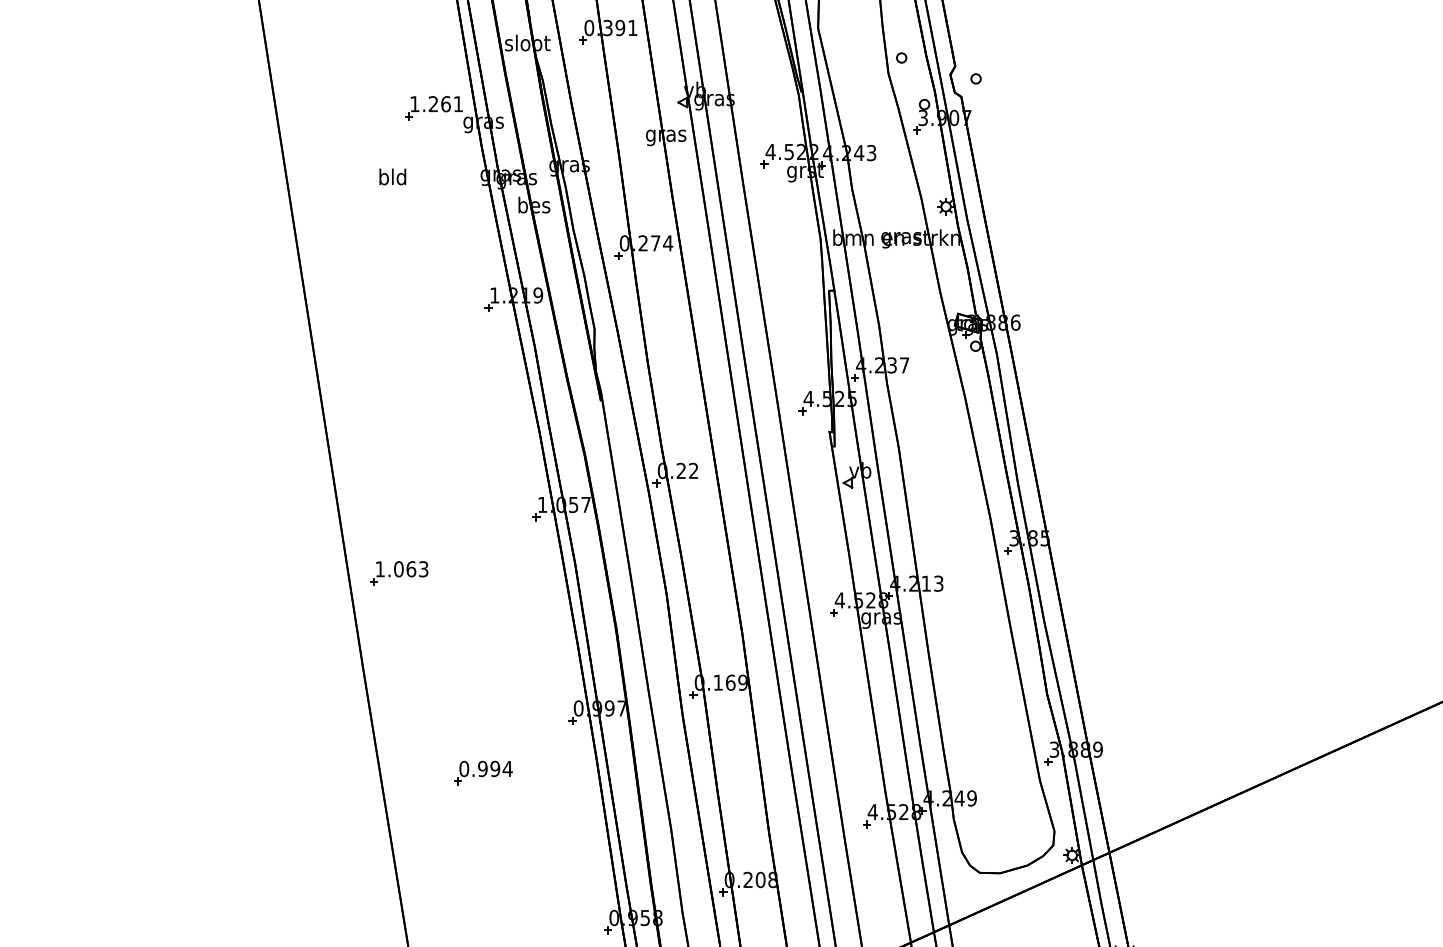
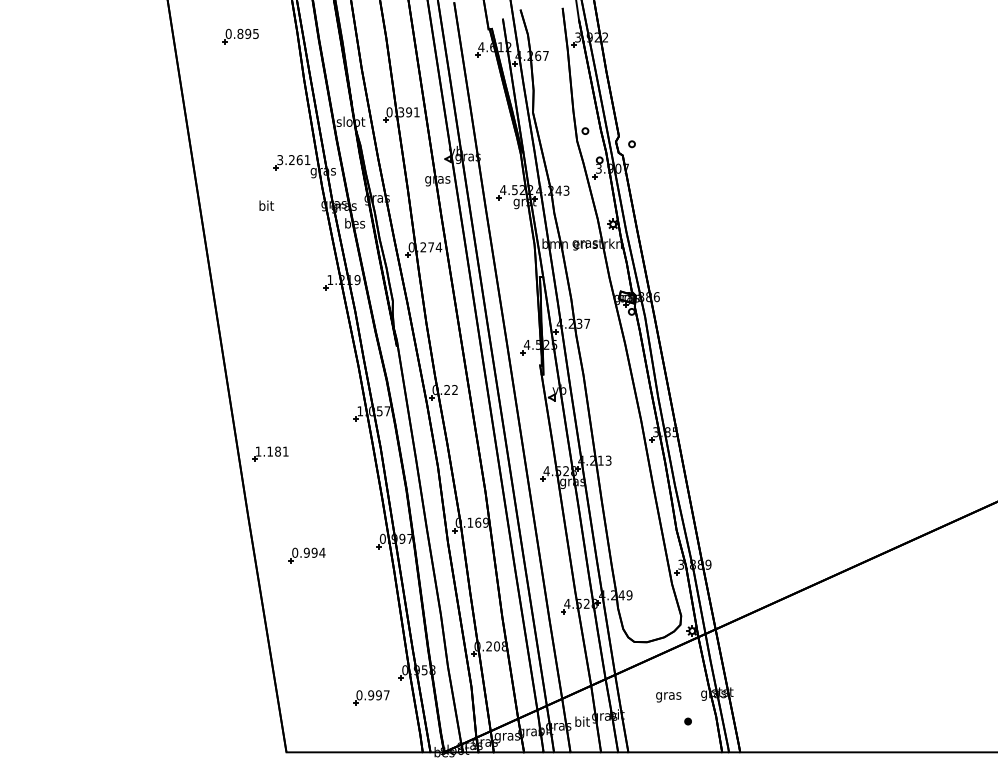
text: (415, 104) -> (280, 160), 1.261 -> 3.261
text: (392, 176) -> (266, 205), bld -> bit
text: (410, 569) -> (277, 451), 1.063 -> 1.181
part: (482, 773) -> (306, 555), moved

